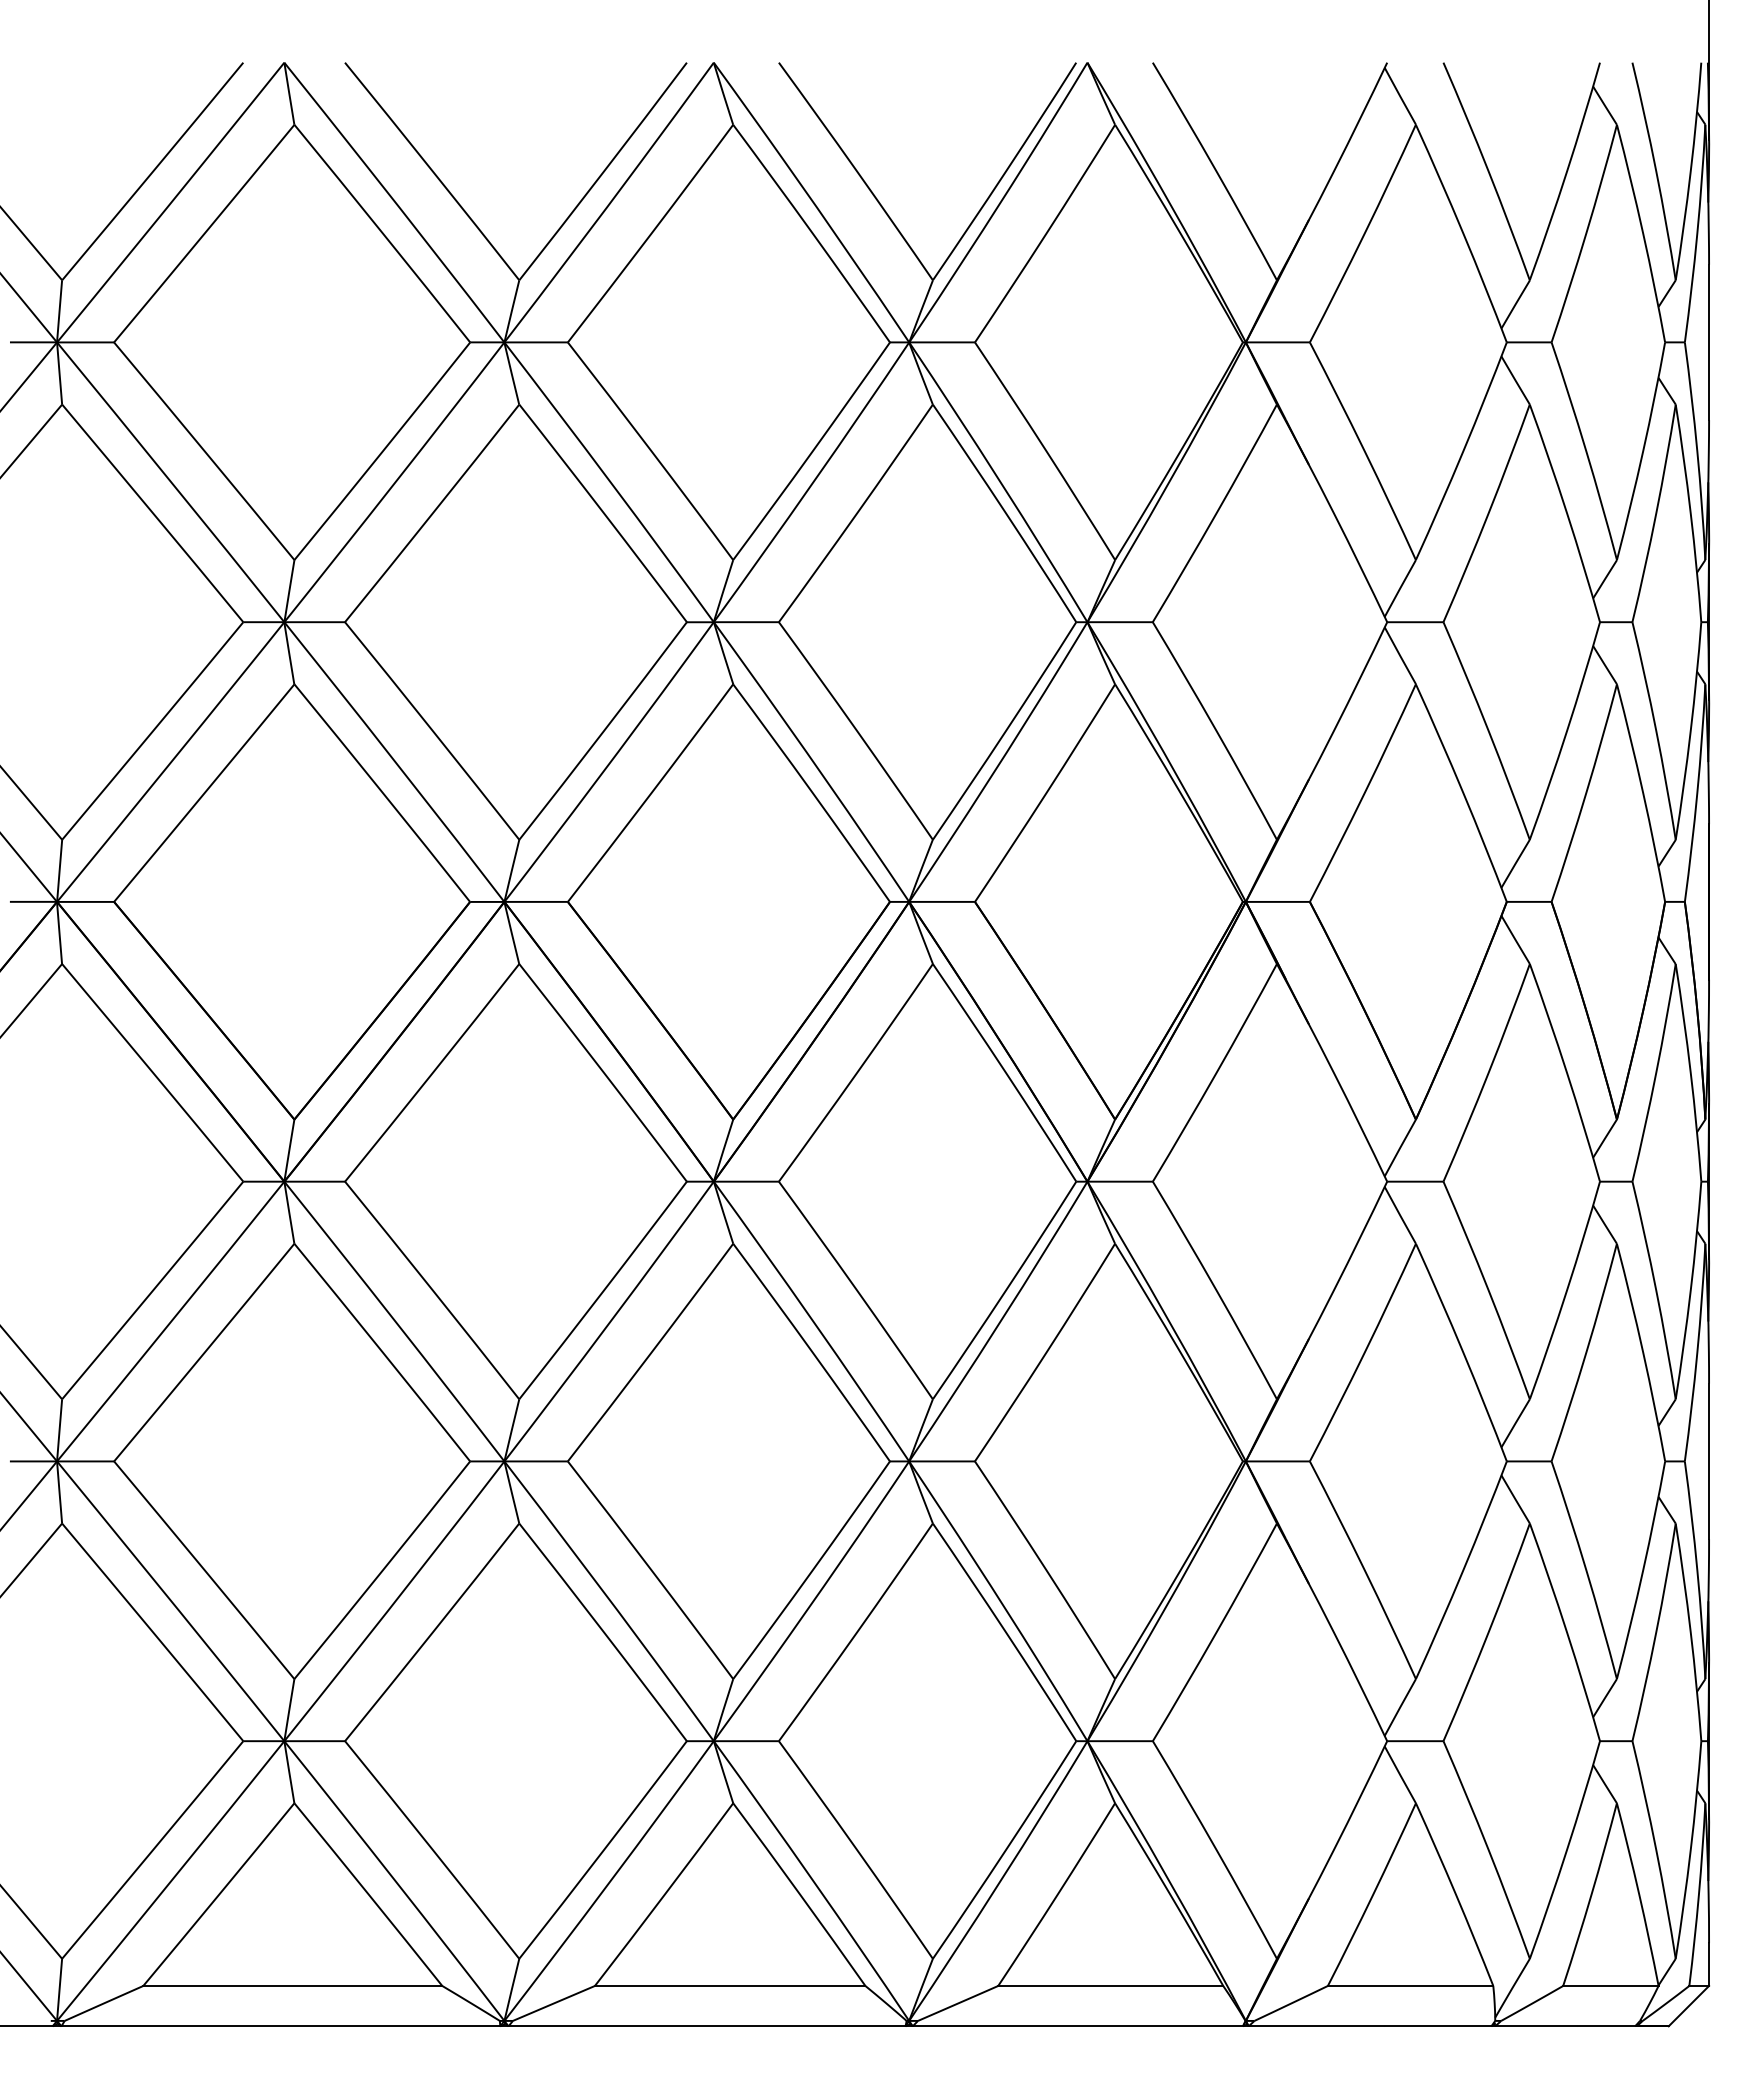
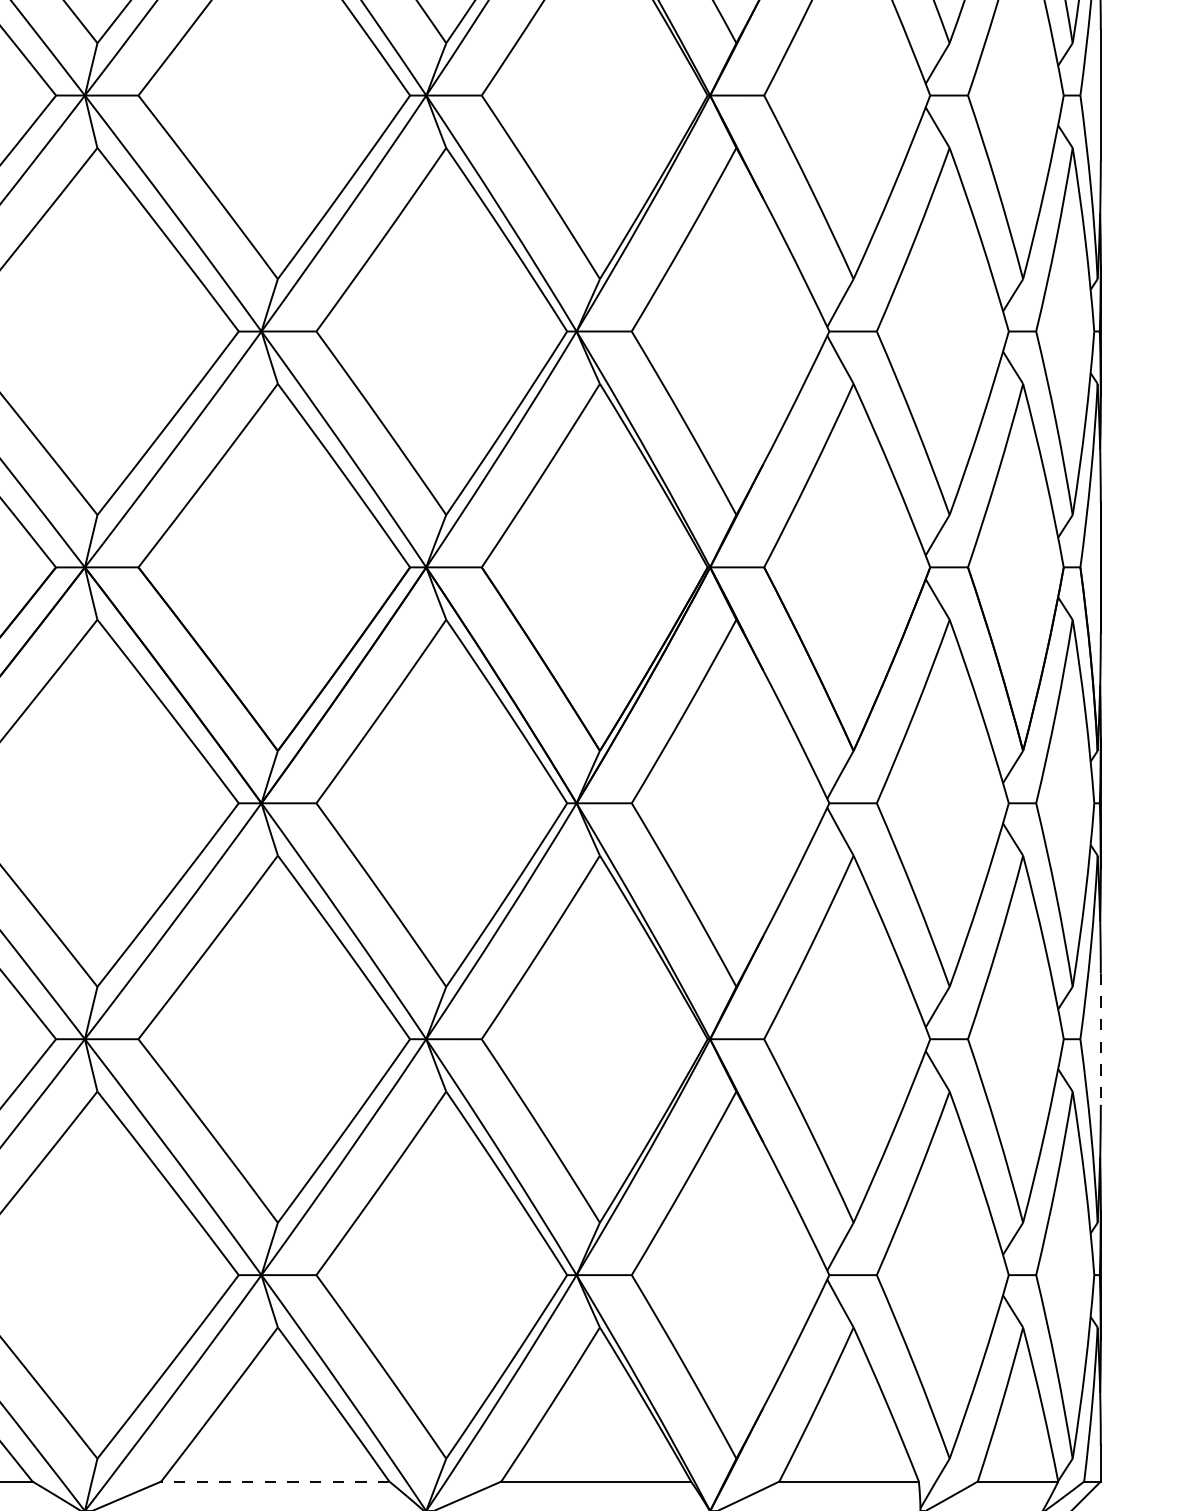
line: (1709, 1461) -> (1101, 1039), solid -> dashed
line: (729, 1985) -> (274, 1481), solid -> dashed

